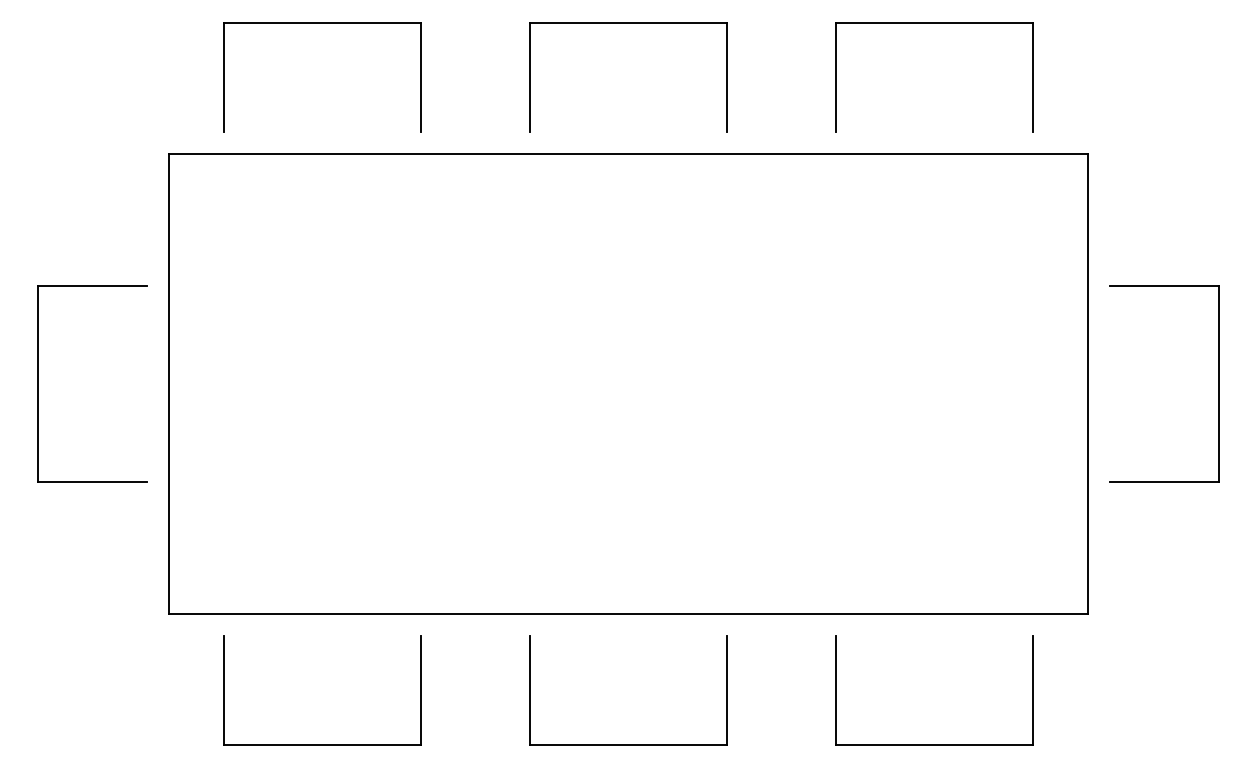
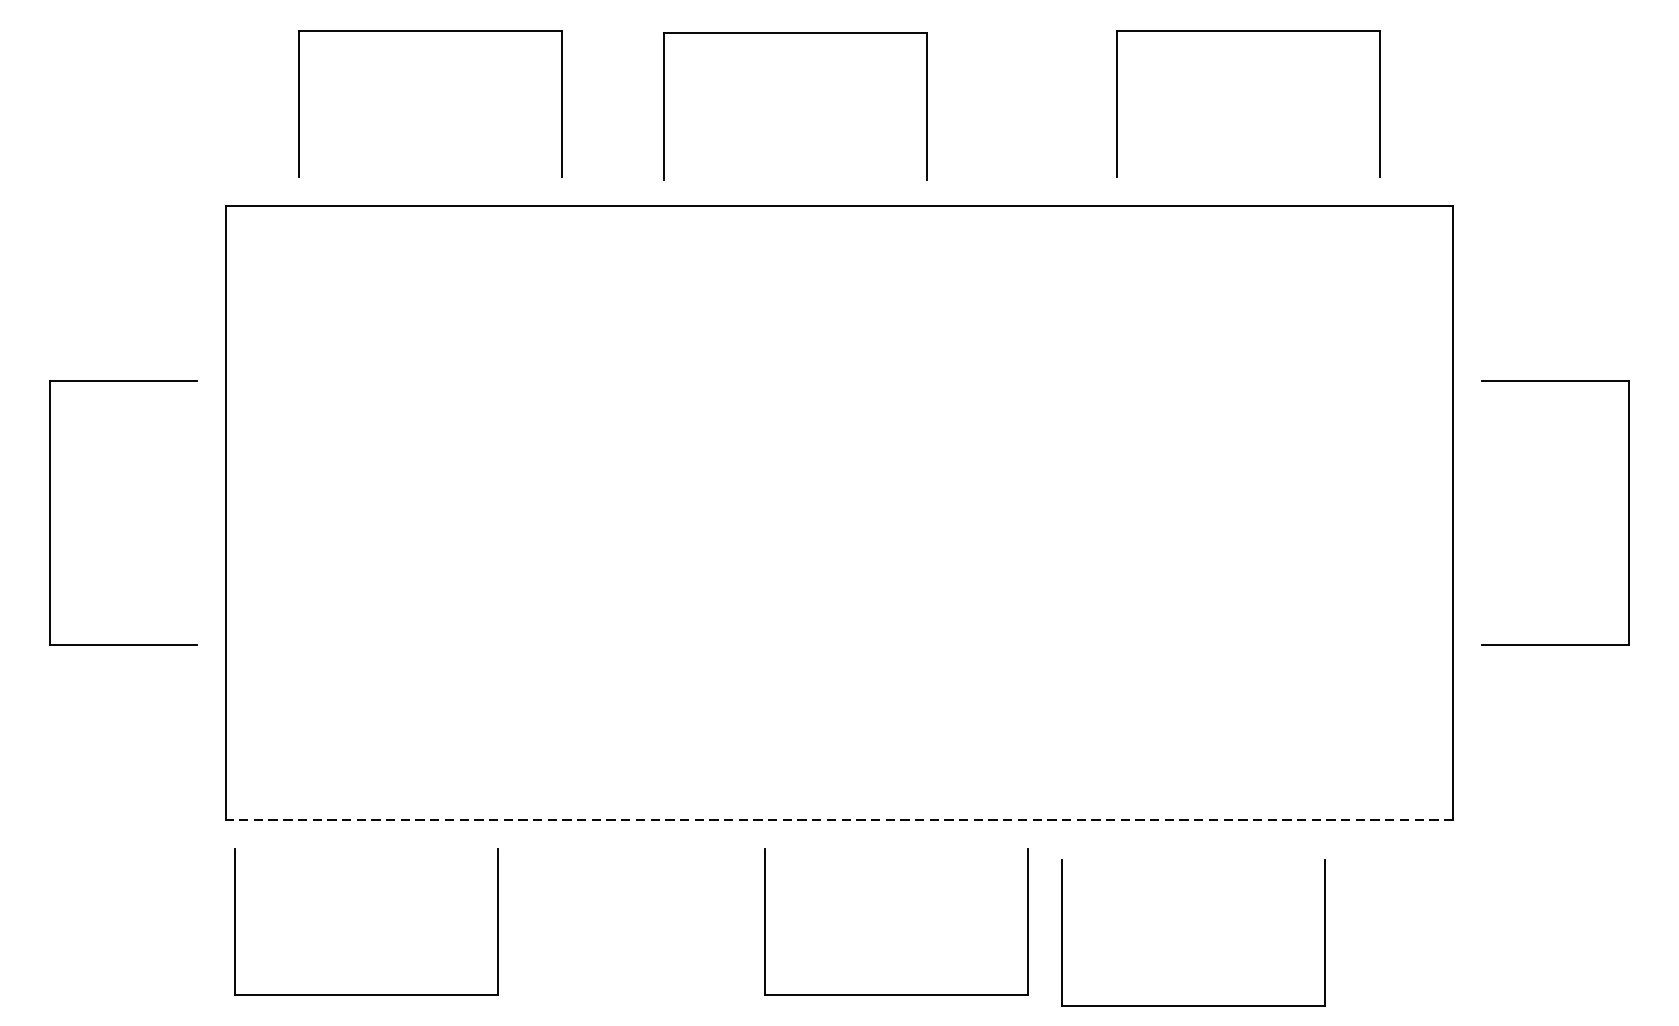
part: (628, 23) -> (795, 34), moved
line: (628, 613) -> (839, 819), solid -> dashed
part: (322, 744) -> (366, 994), moved
part: (628, 744) -> (896, 994), moved
part: (934, 744) -> (1193, 1005), moved

